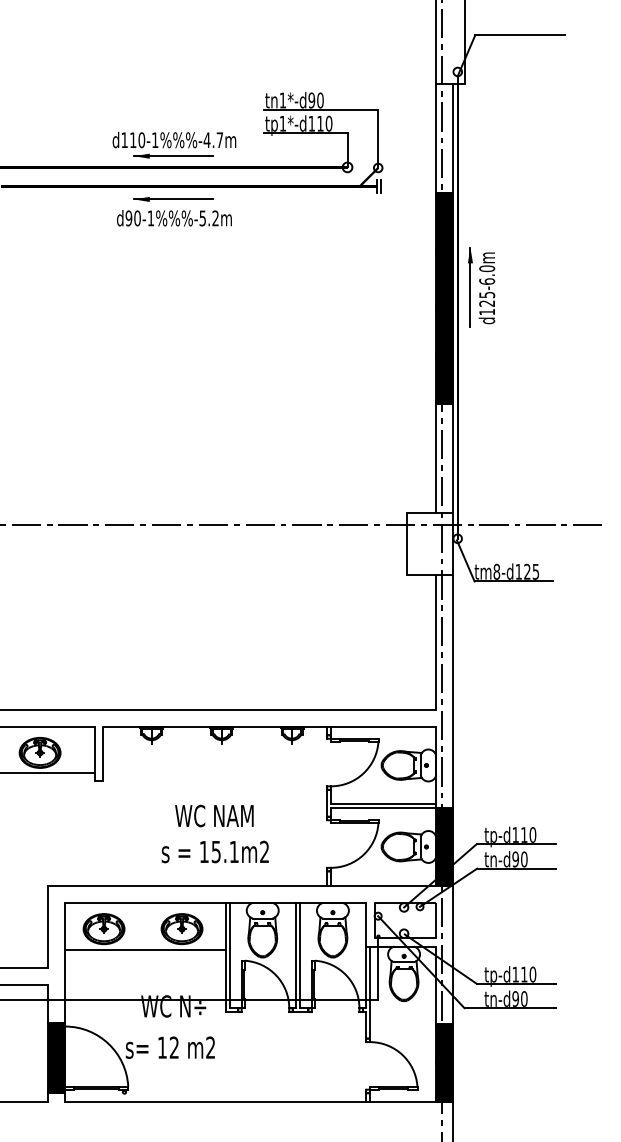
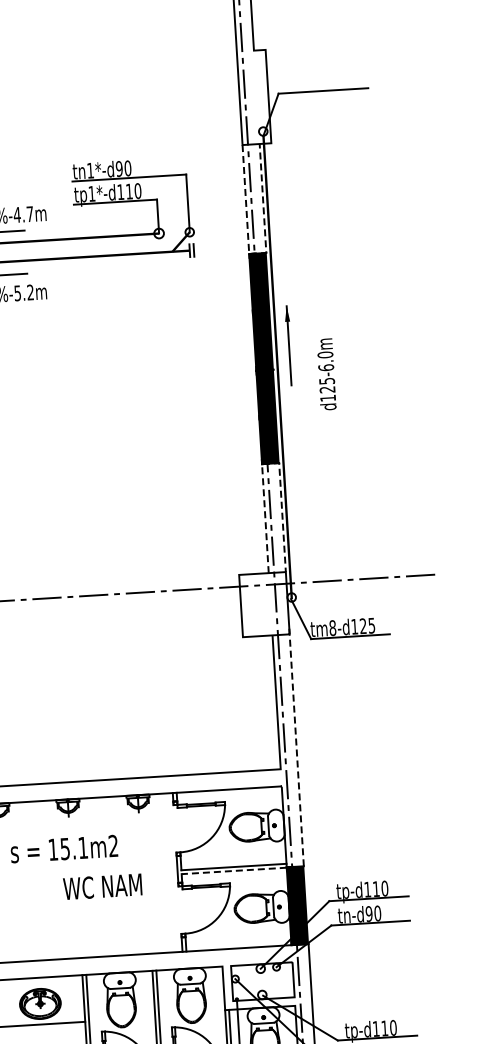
line: (444, 193) -> (257, 253), solid -> dashed
text: (486, 288) -> (325, 374), moved
line: (444, 403) -> (270, 463), solid -> dashed
line: (453, 687) -> (296, 746), solid -> dashed
line: (383, 808) -> (234, 871), solid -> dashed
text: (214, 815) -> (102, 886), moved
text: (214, 851) -> (63, 848), moved

